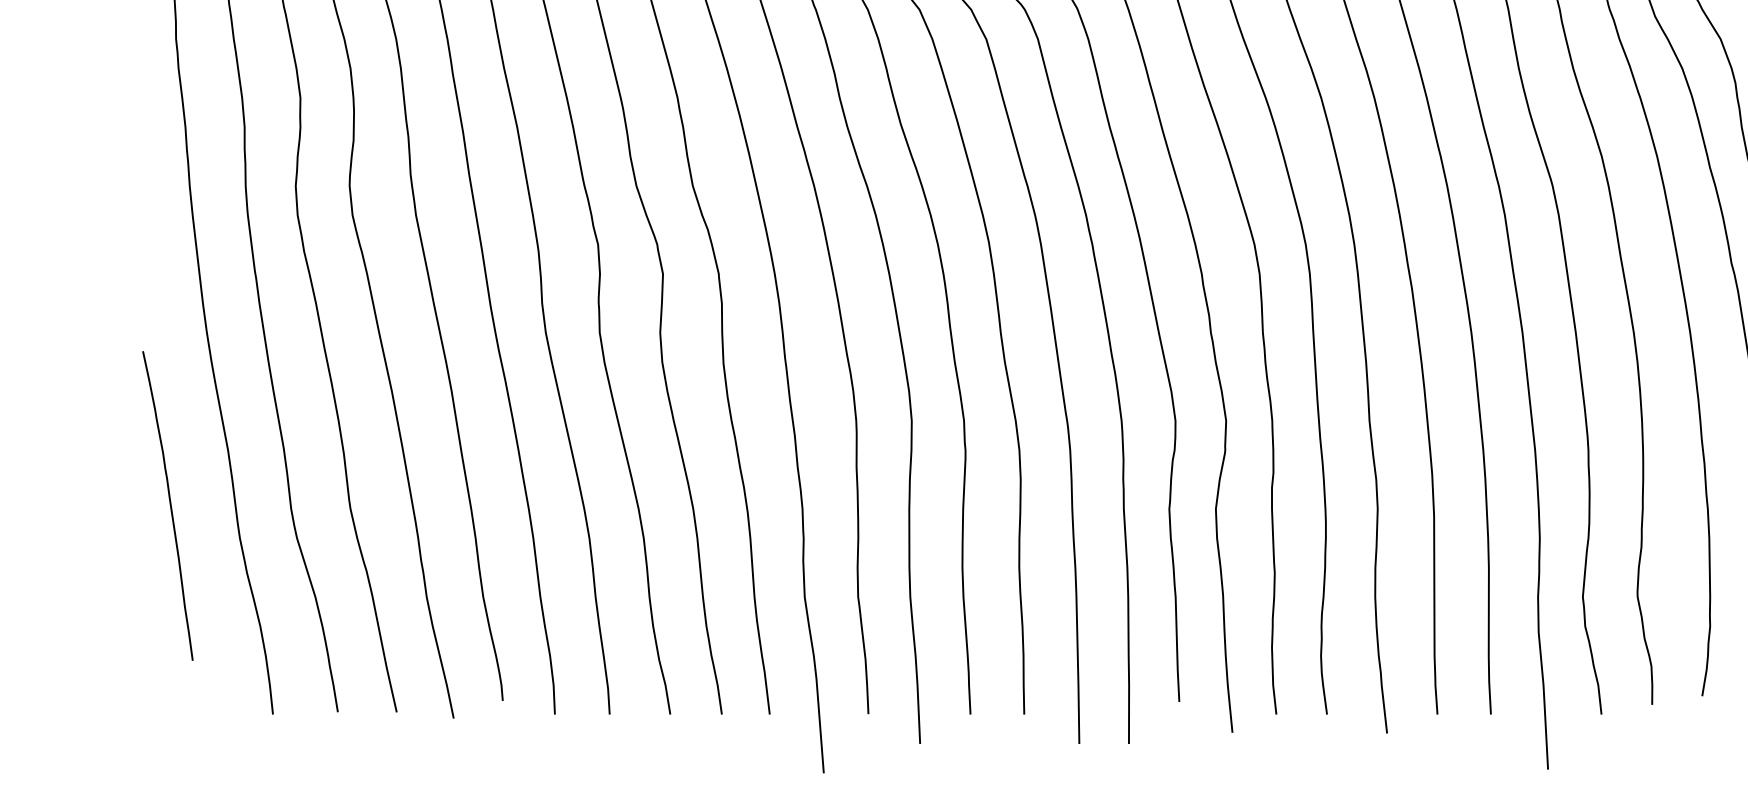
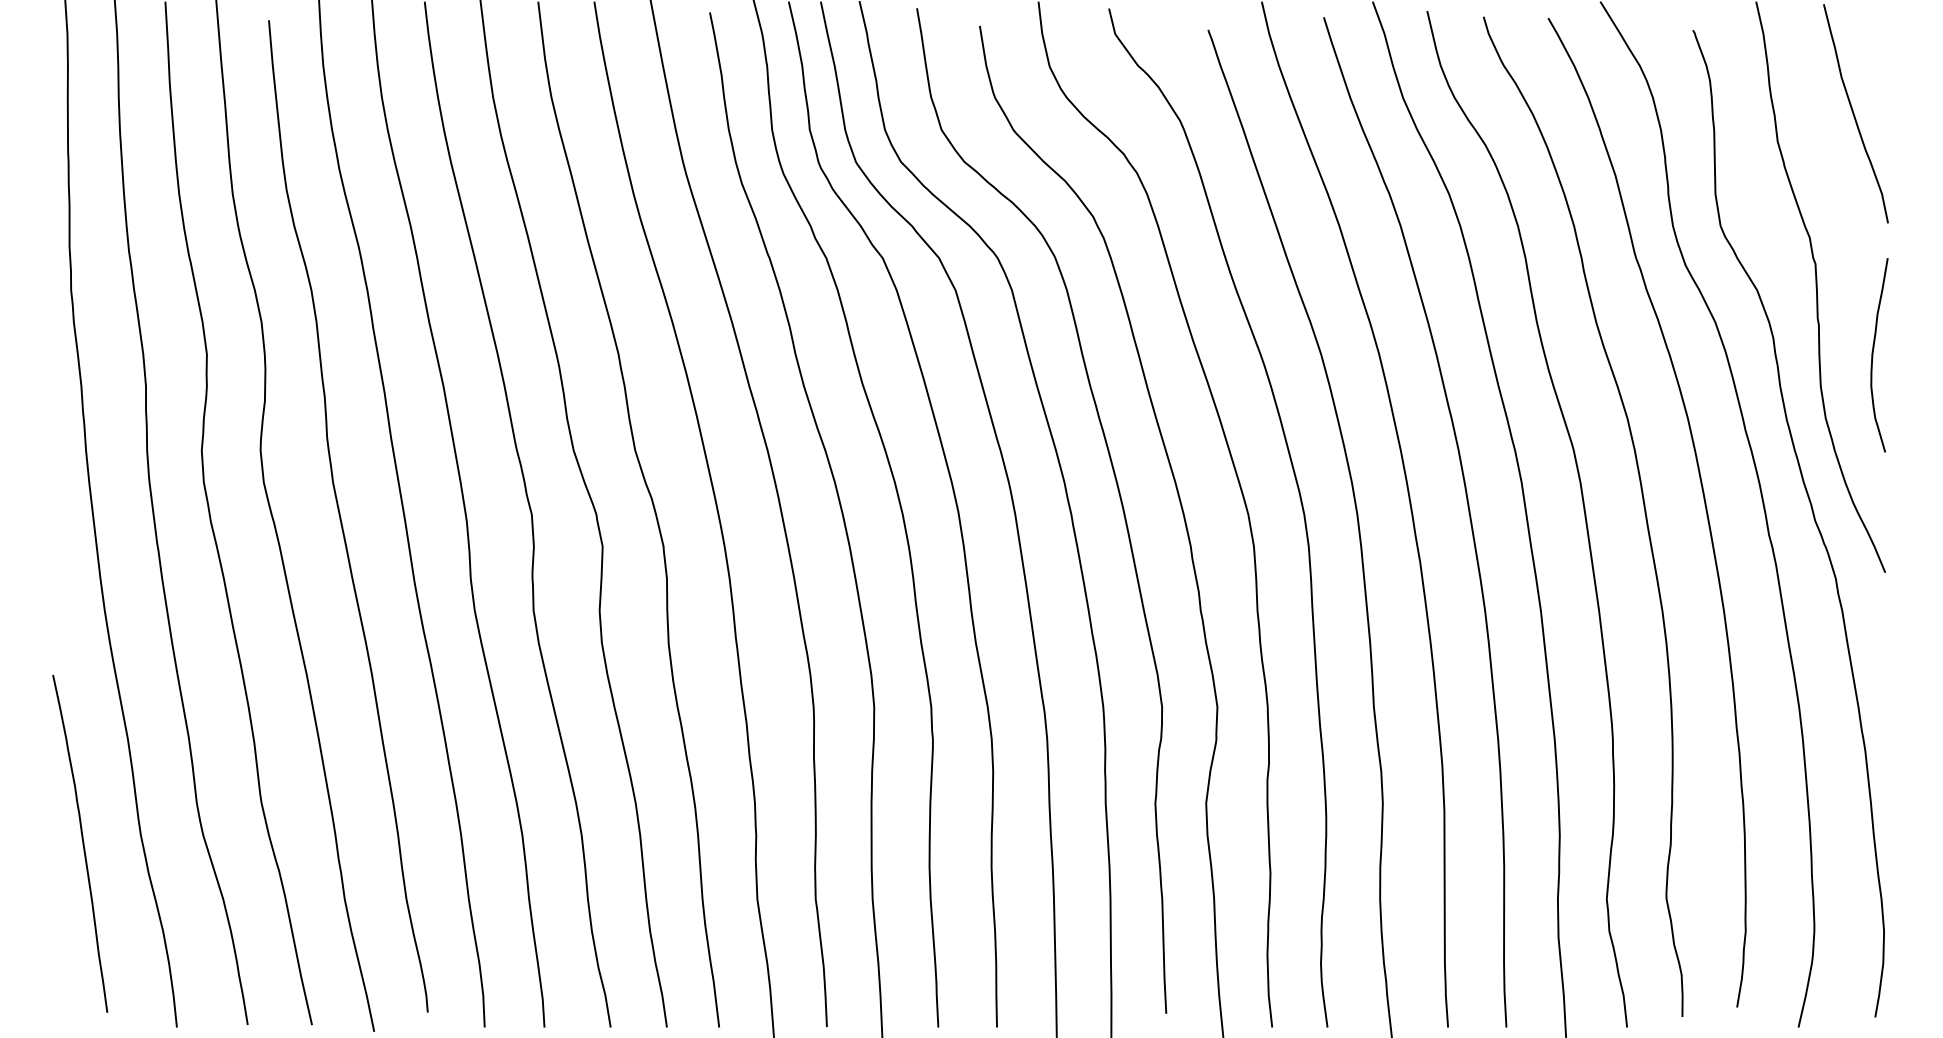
curve: (169, 505) -> (82, 843), moved

